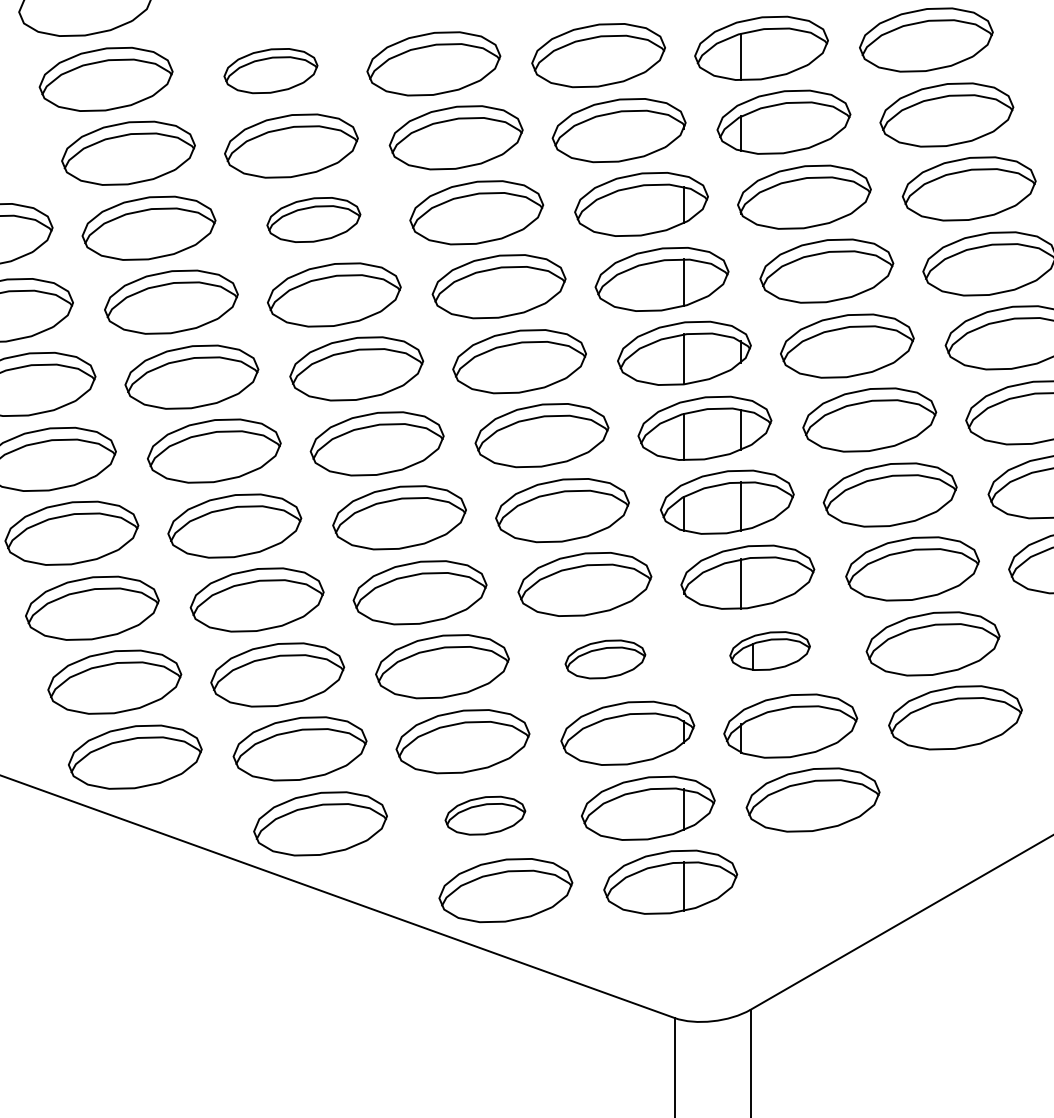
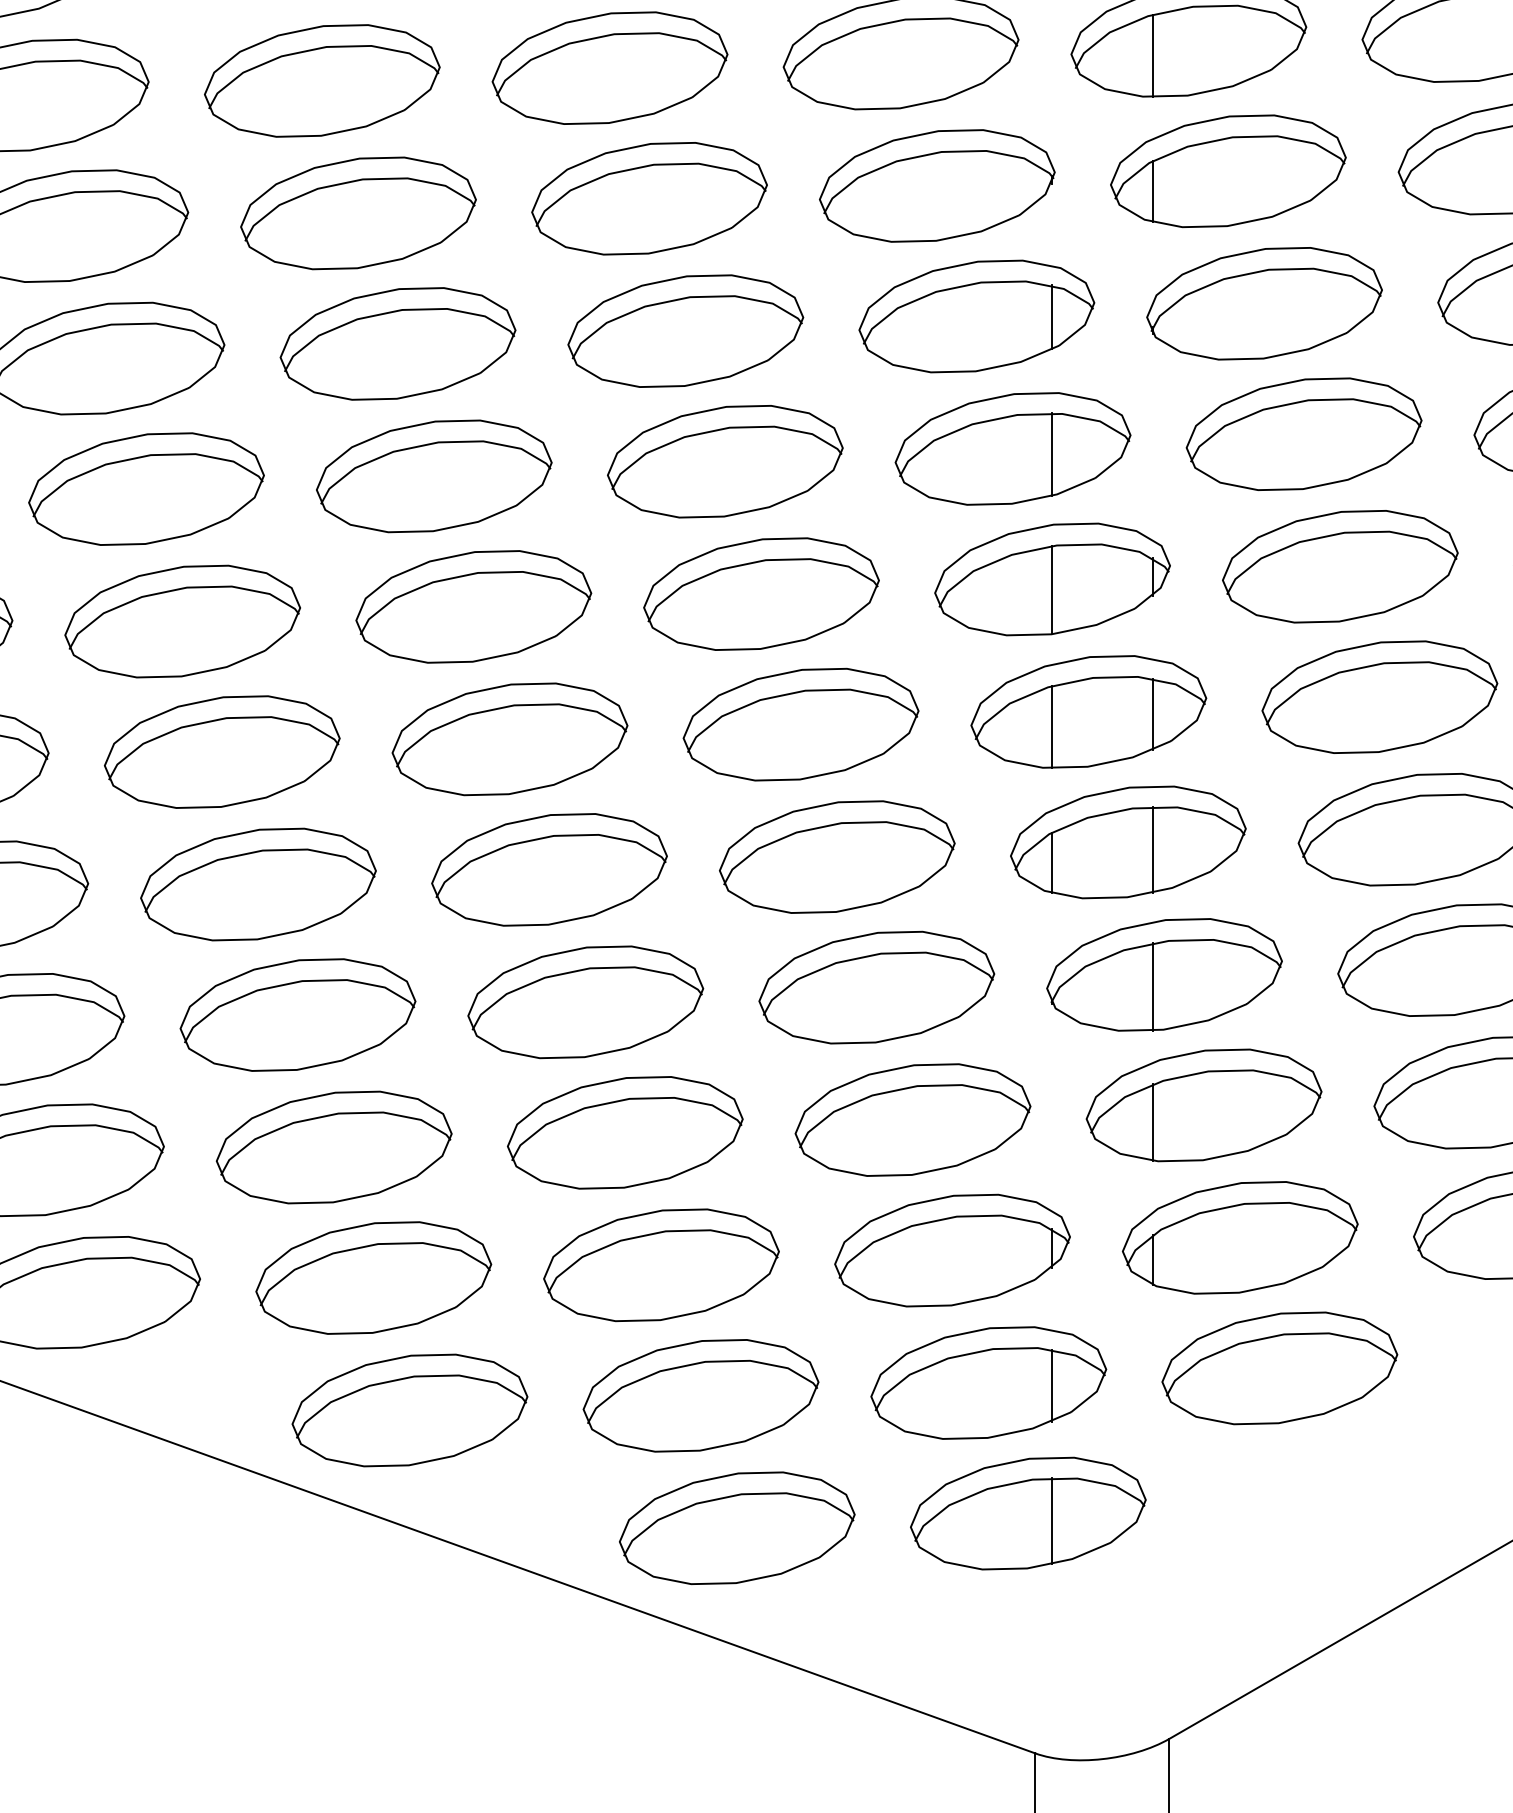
part: (270, 70) -> (321, 79), size x1.43
part: (313, 219) -> (397, 343), size x1.43
part: (769, 650) -> (1202, 1104), size x1.67
part: (605, 659) -> (913, 1120), size x1.67
part: (485, 815) -> (701, 1395), size x1.67

